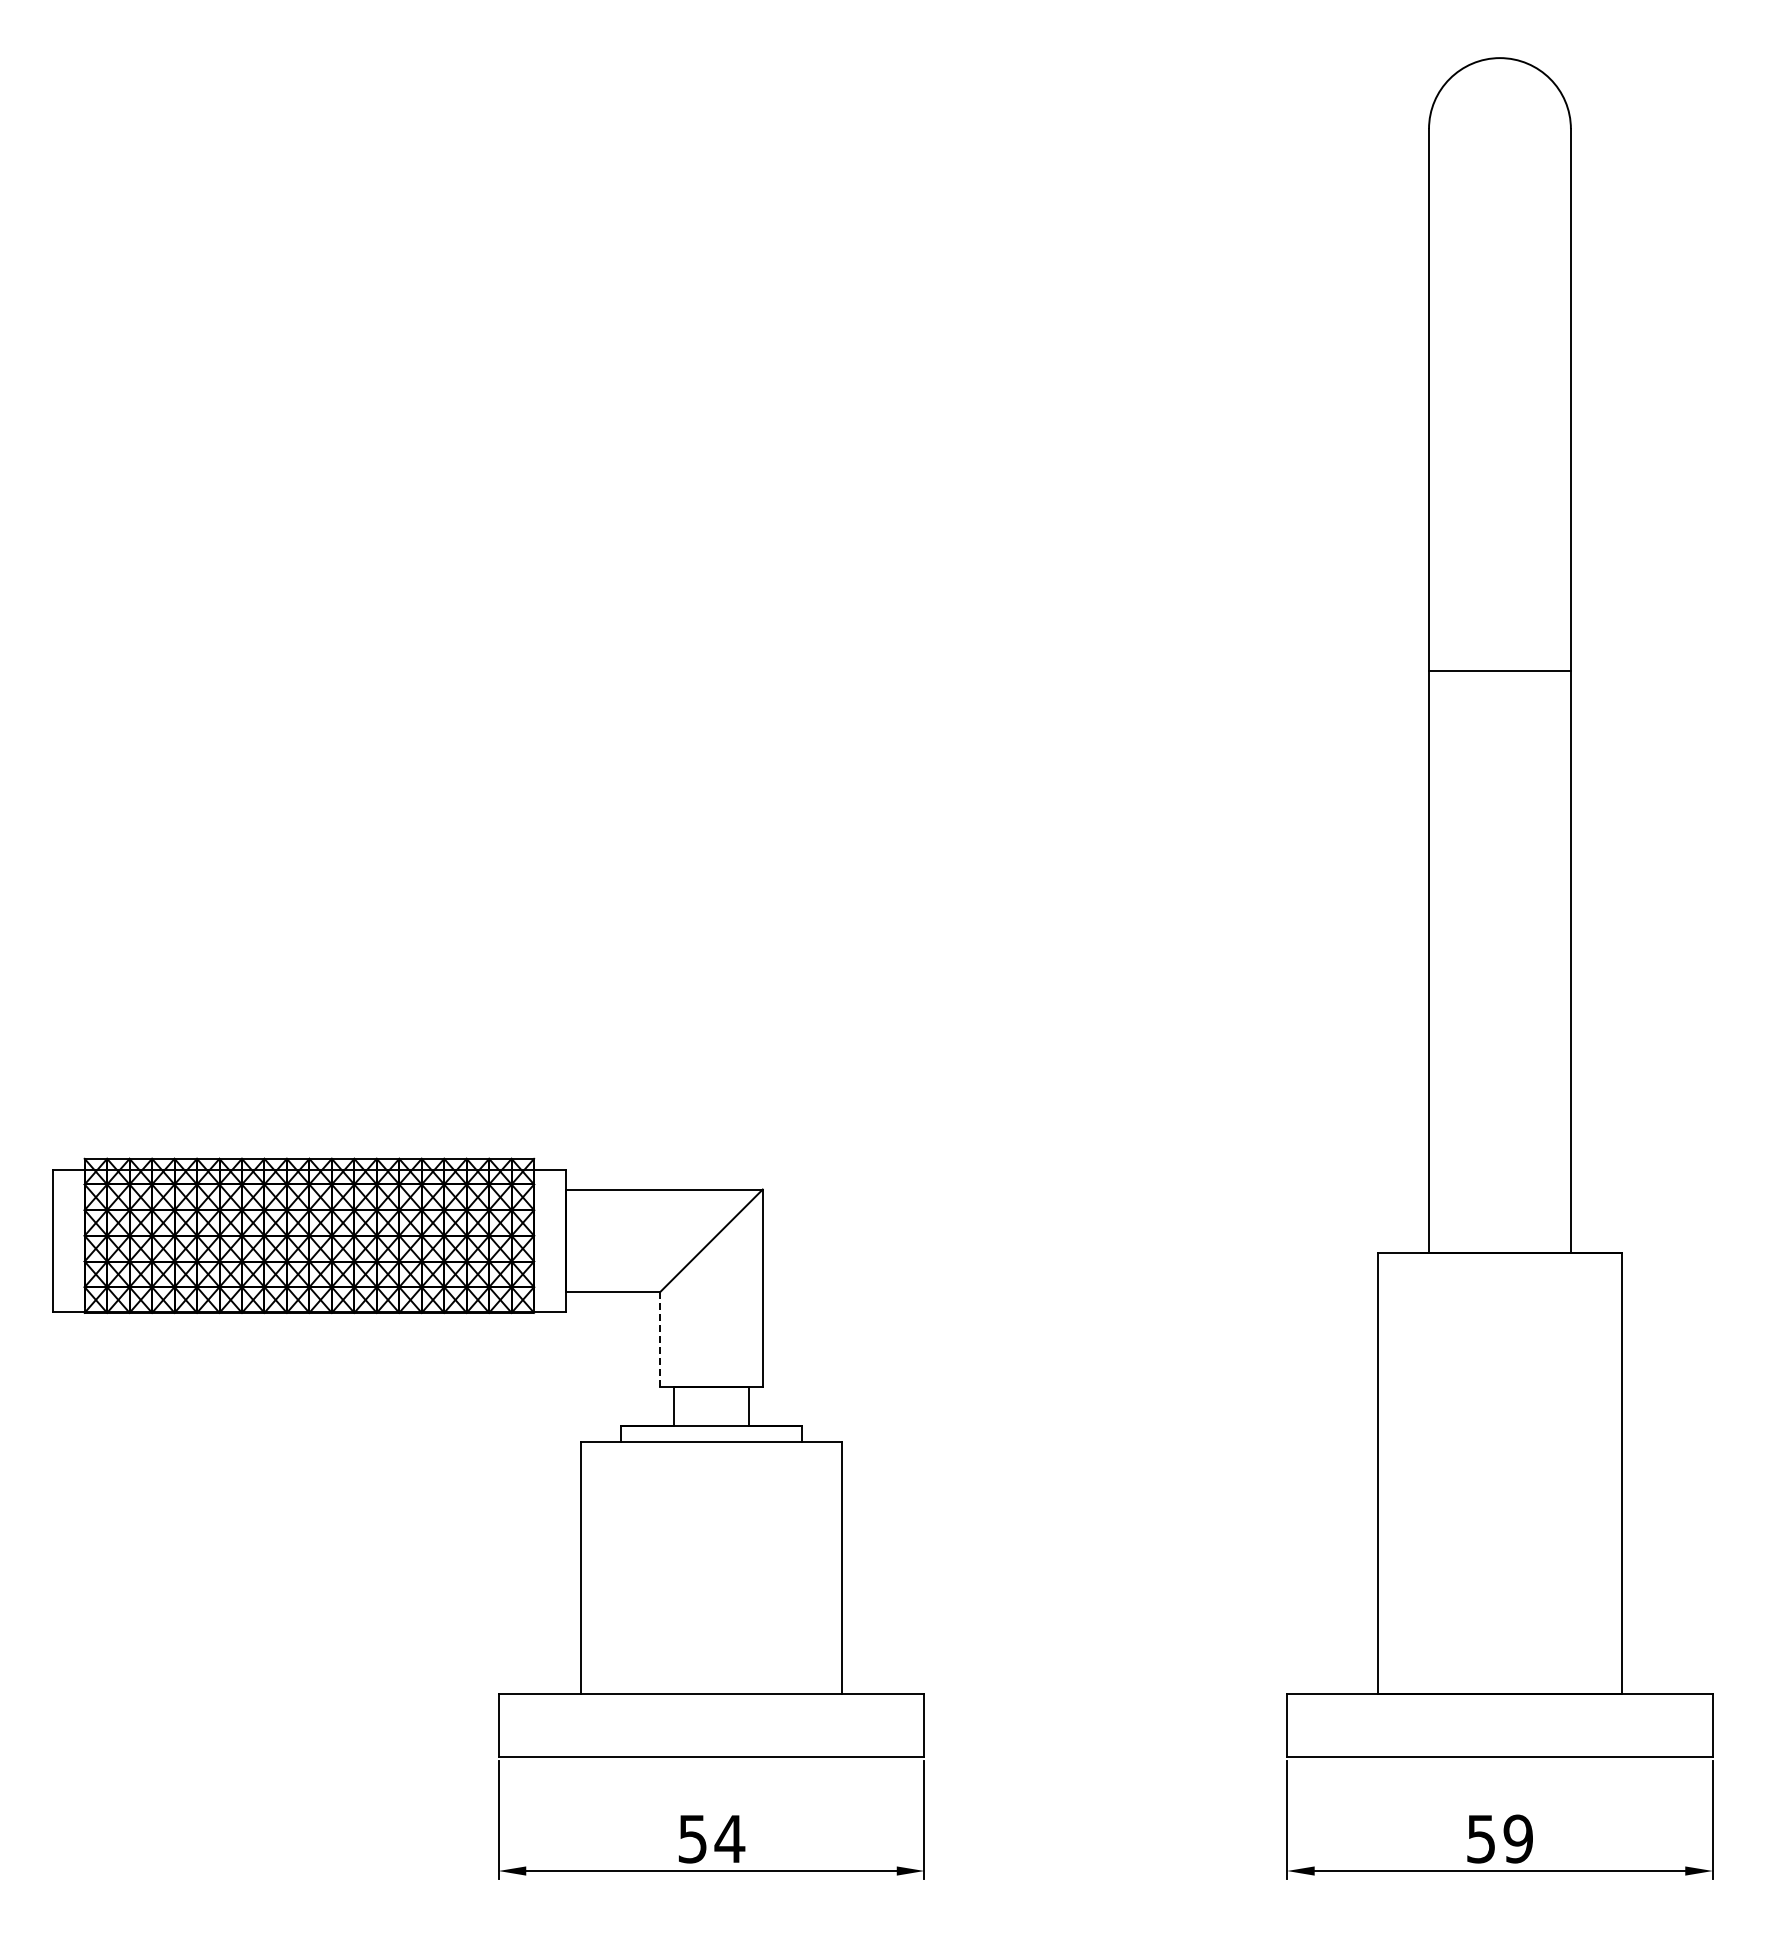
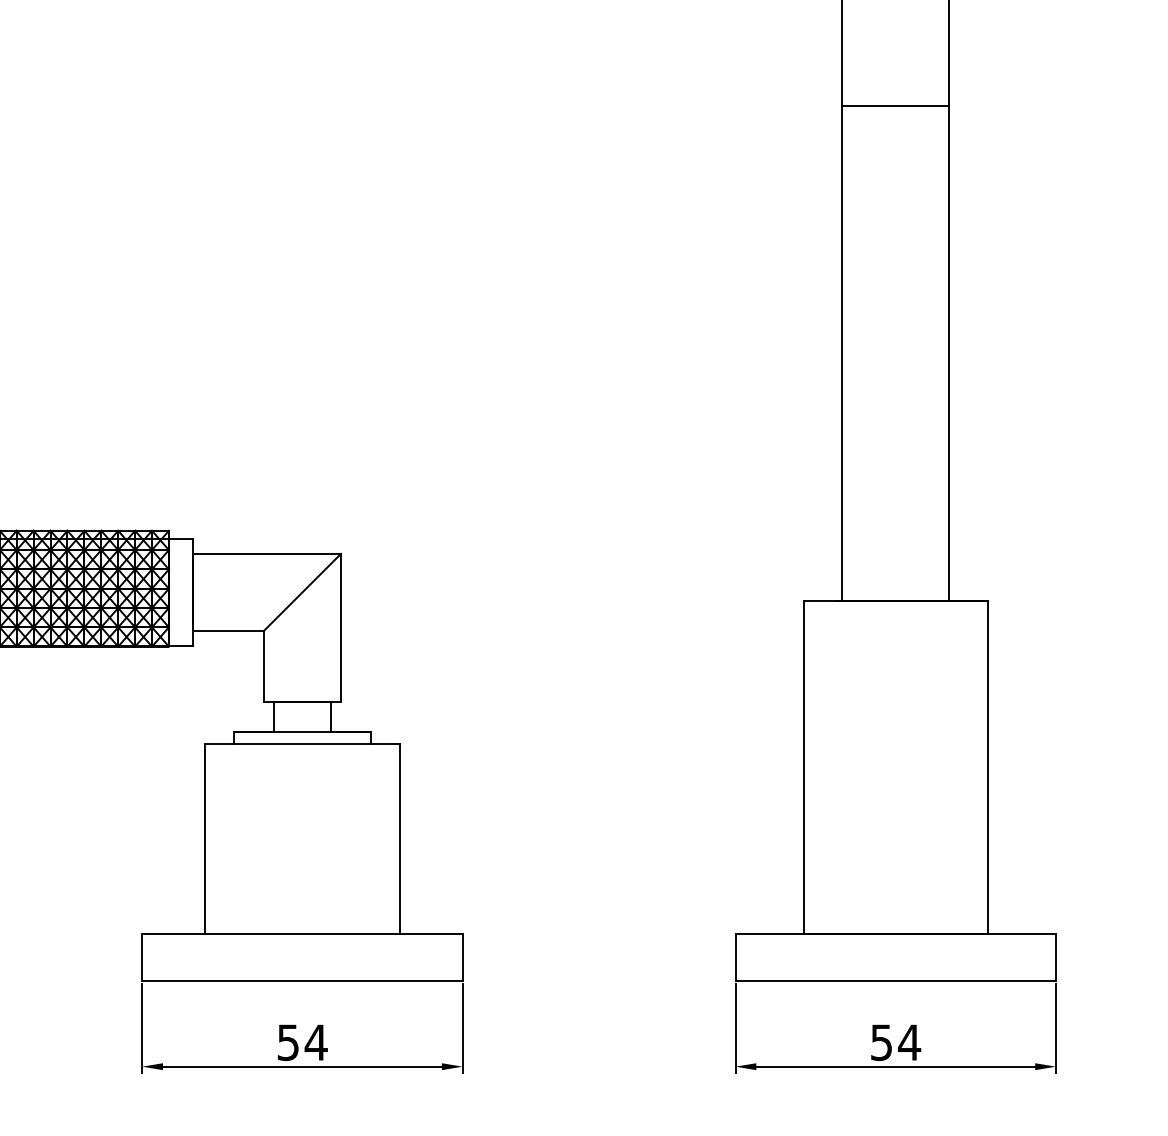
line: (1499, 671) -> (895, 106), moved
line: (660, 1338) -> (264, 665), dashed -> solid
text: (1517, 1838) -> (908, 1042), 59 -> 54

